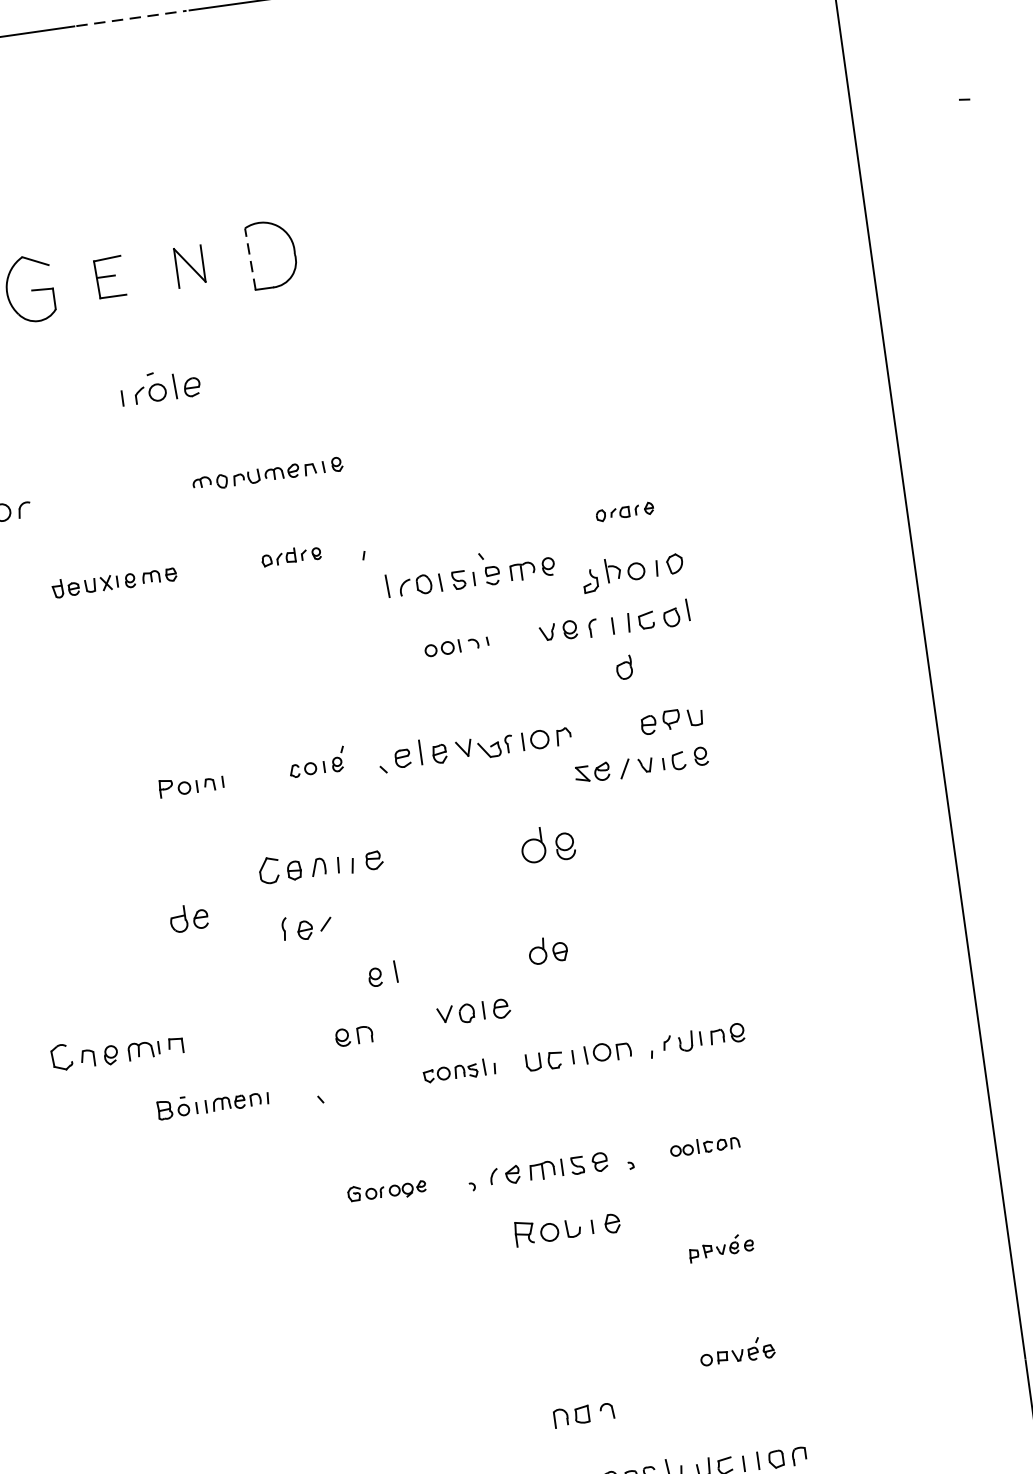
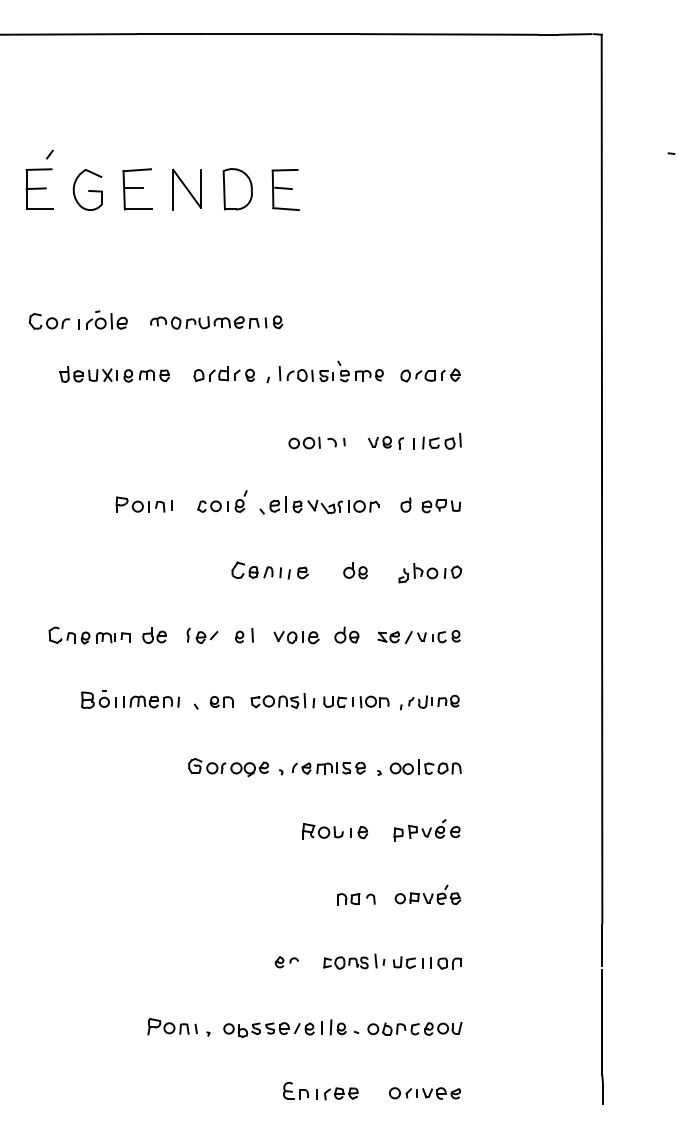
line: (131, 19) -> (172, 34), dashed -> solid
part: (349, 244) -> (285, 189), added
line: (250, 257) -> (224, 189), dashed -> solid
part: (189, 266) -> (186, 189), size x1.67
part: (109, 277) -> (137, 189), size x1.67
part: (159, 385) -> (102, 319), moved
part: (267, 474) -> (216, 322), size x1.43
part: (624, 512) -> (430, 375), size x1.67
part: (290, 555) -> (223, 373), size x1.67
part: (468, 571) -> (330, 371), moved
part: (631, 572) -> (429, 573), moved
part: (114, 581) -> (114, 374), size x1.43
part: (455, 645) -> (316, 442), size x1.43
part: (623, 667) -> (405, 504), moved
part: (317, 762) -> (222, 501), size x1.43
part: (640, 765) -> (418, 636), moved
part: (190, 784) -> (143, 504), size x1.43
part: (547, 843) -> (355, 570), size x0.71
part: (319, 863) -> (269, 570), moved
part: (189, 918) -> (154, 635), moved
part: (307, 926) -> (202, 635), moved
part: (473, 1012) -> (296, 637), moved
part: (353, 1035) -> (221, 701), moved
part: (116, 1050) -> (89, 635), moved
part: (458, 1070) -> (282, 700), size x1.43
part: (212, 1102) -> (130, 699), size x1.43
part: (704, 1144) -> (425, 766), size x1.67
part: (386, 1190) -> (228, 767), size x1.67
part: (566, 1228) -> (334, 831), moved
part: (720, 1247) -> (426, 830), size x1.67
part: (736, 1351) -> (427, 894), size x1.43
part: (584, 1415) -> (356, 899), moved

